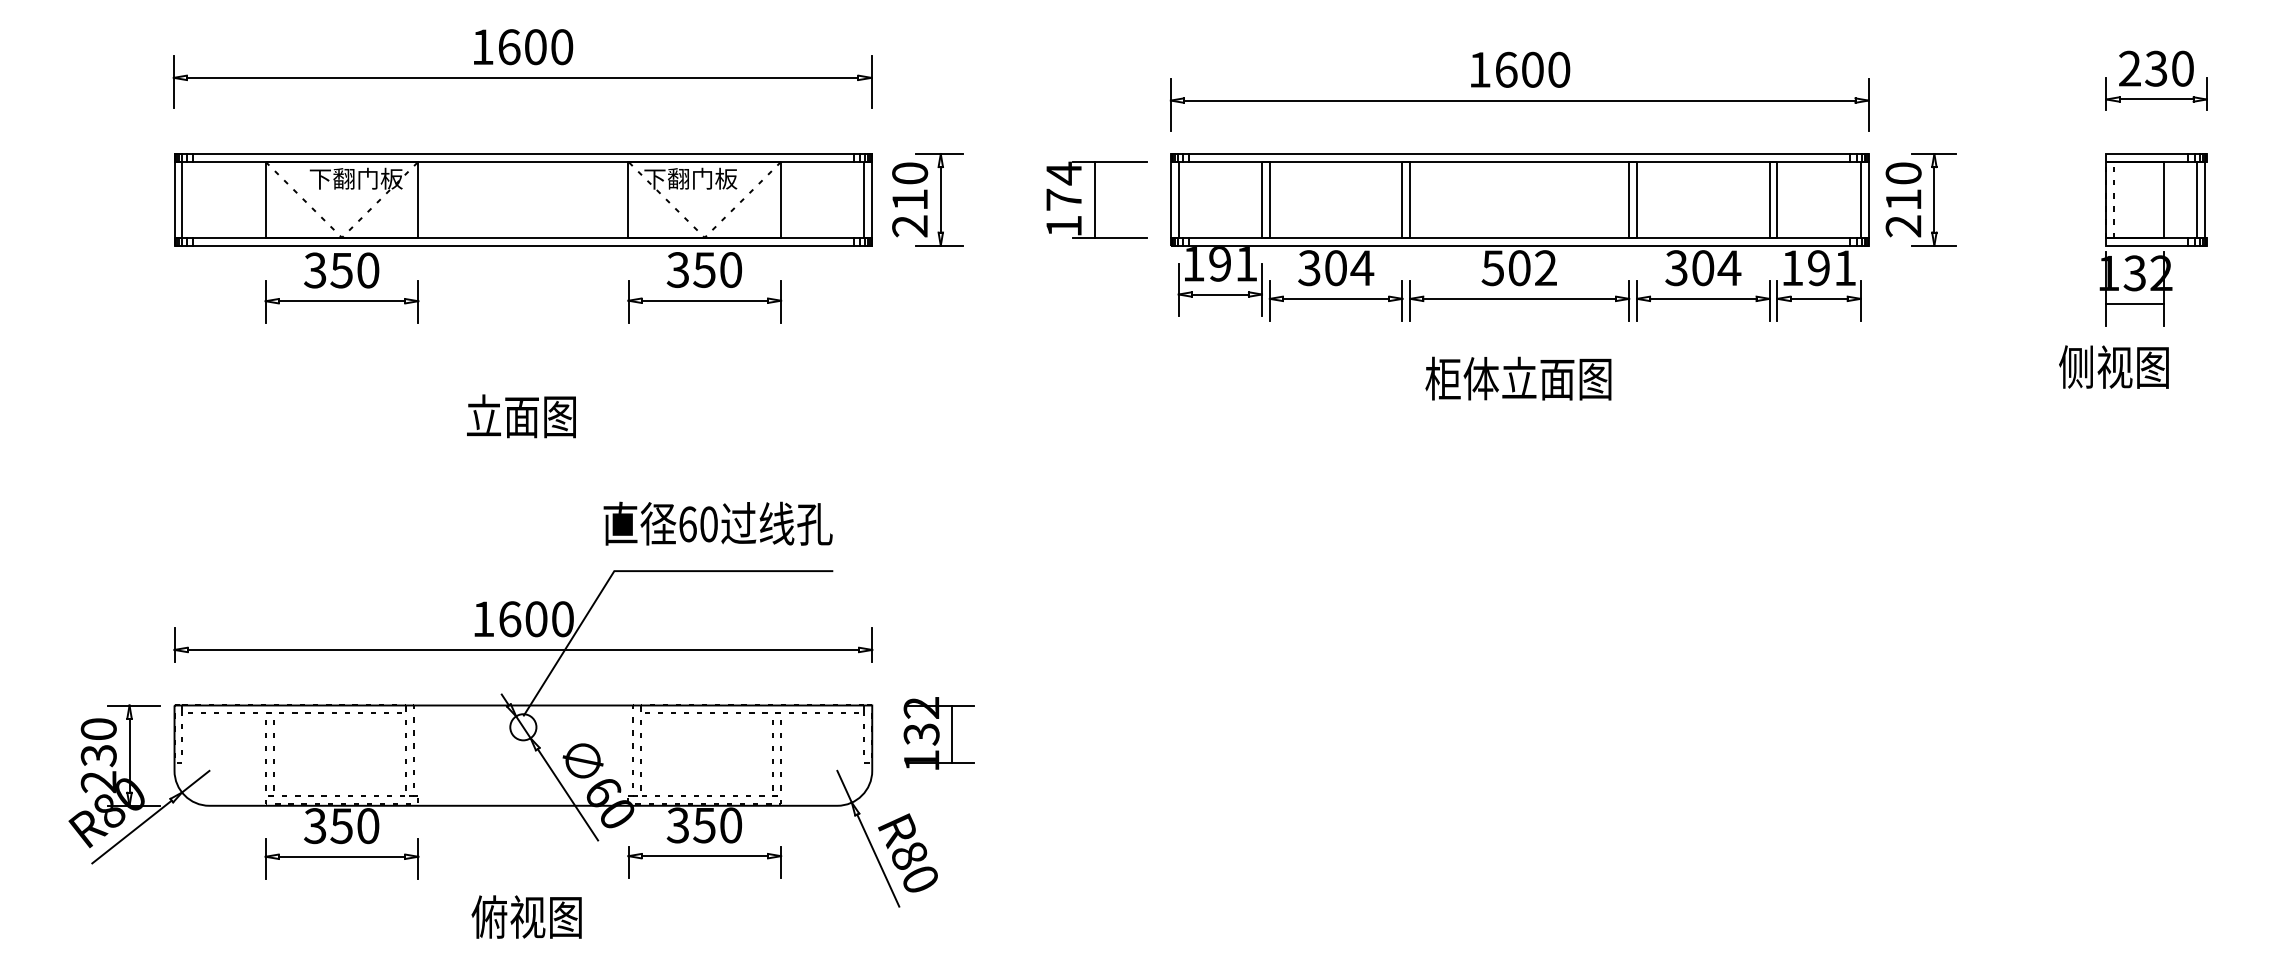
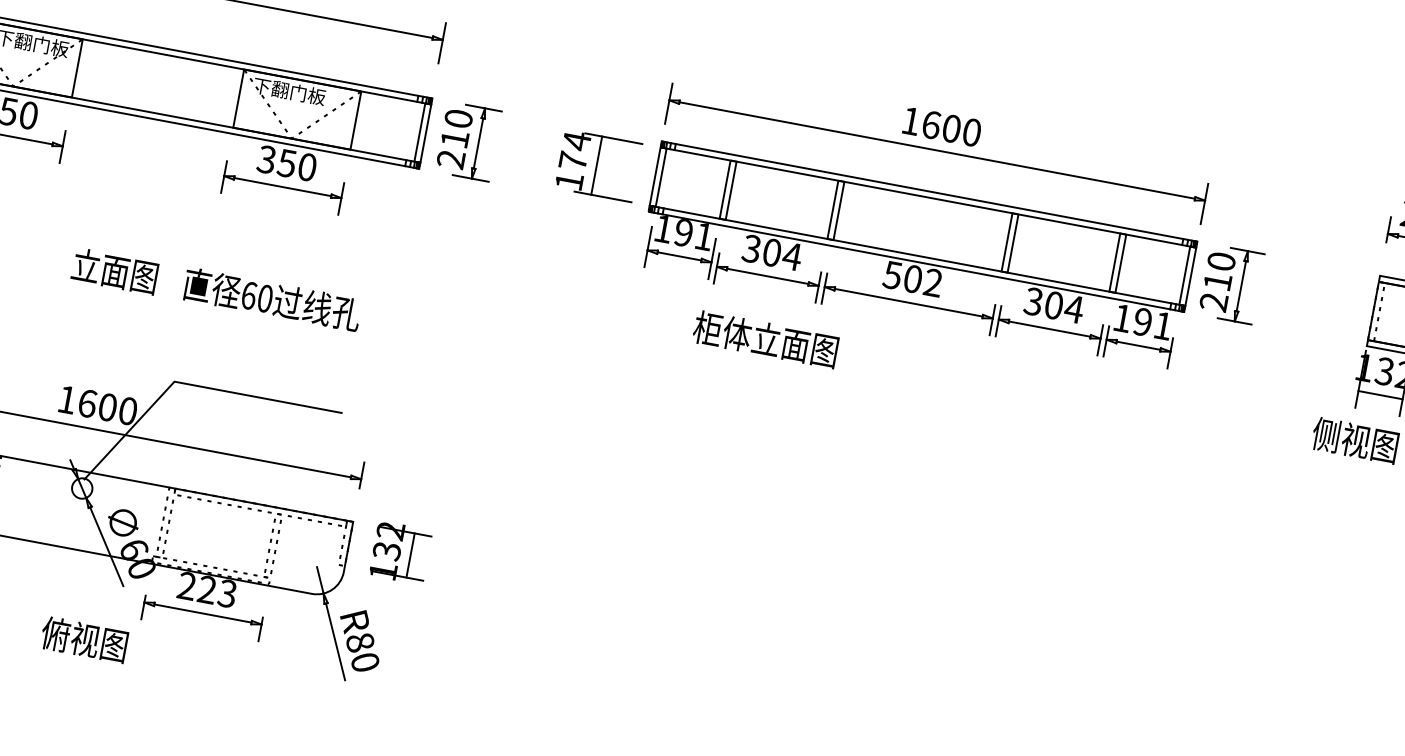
text: (1518, 378) -> (765, 339), moved
text: (521, 416) -> (114, 271), moved
text: (717, 523) -> (271, 299), moved
text: (704, 825) -> (207, 589), 350 -> 223
text: (526, 916) -> (84, 639), moved

